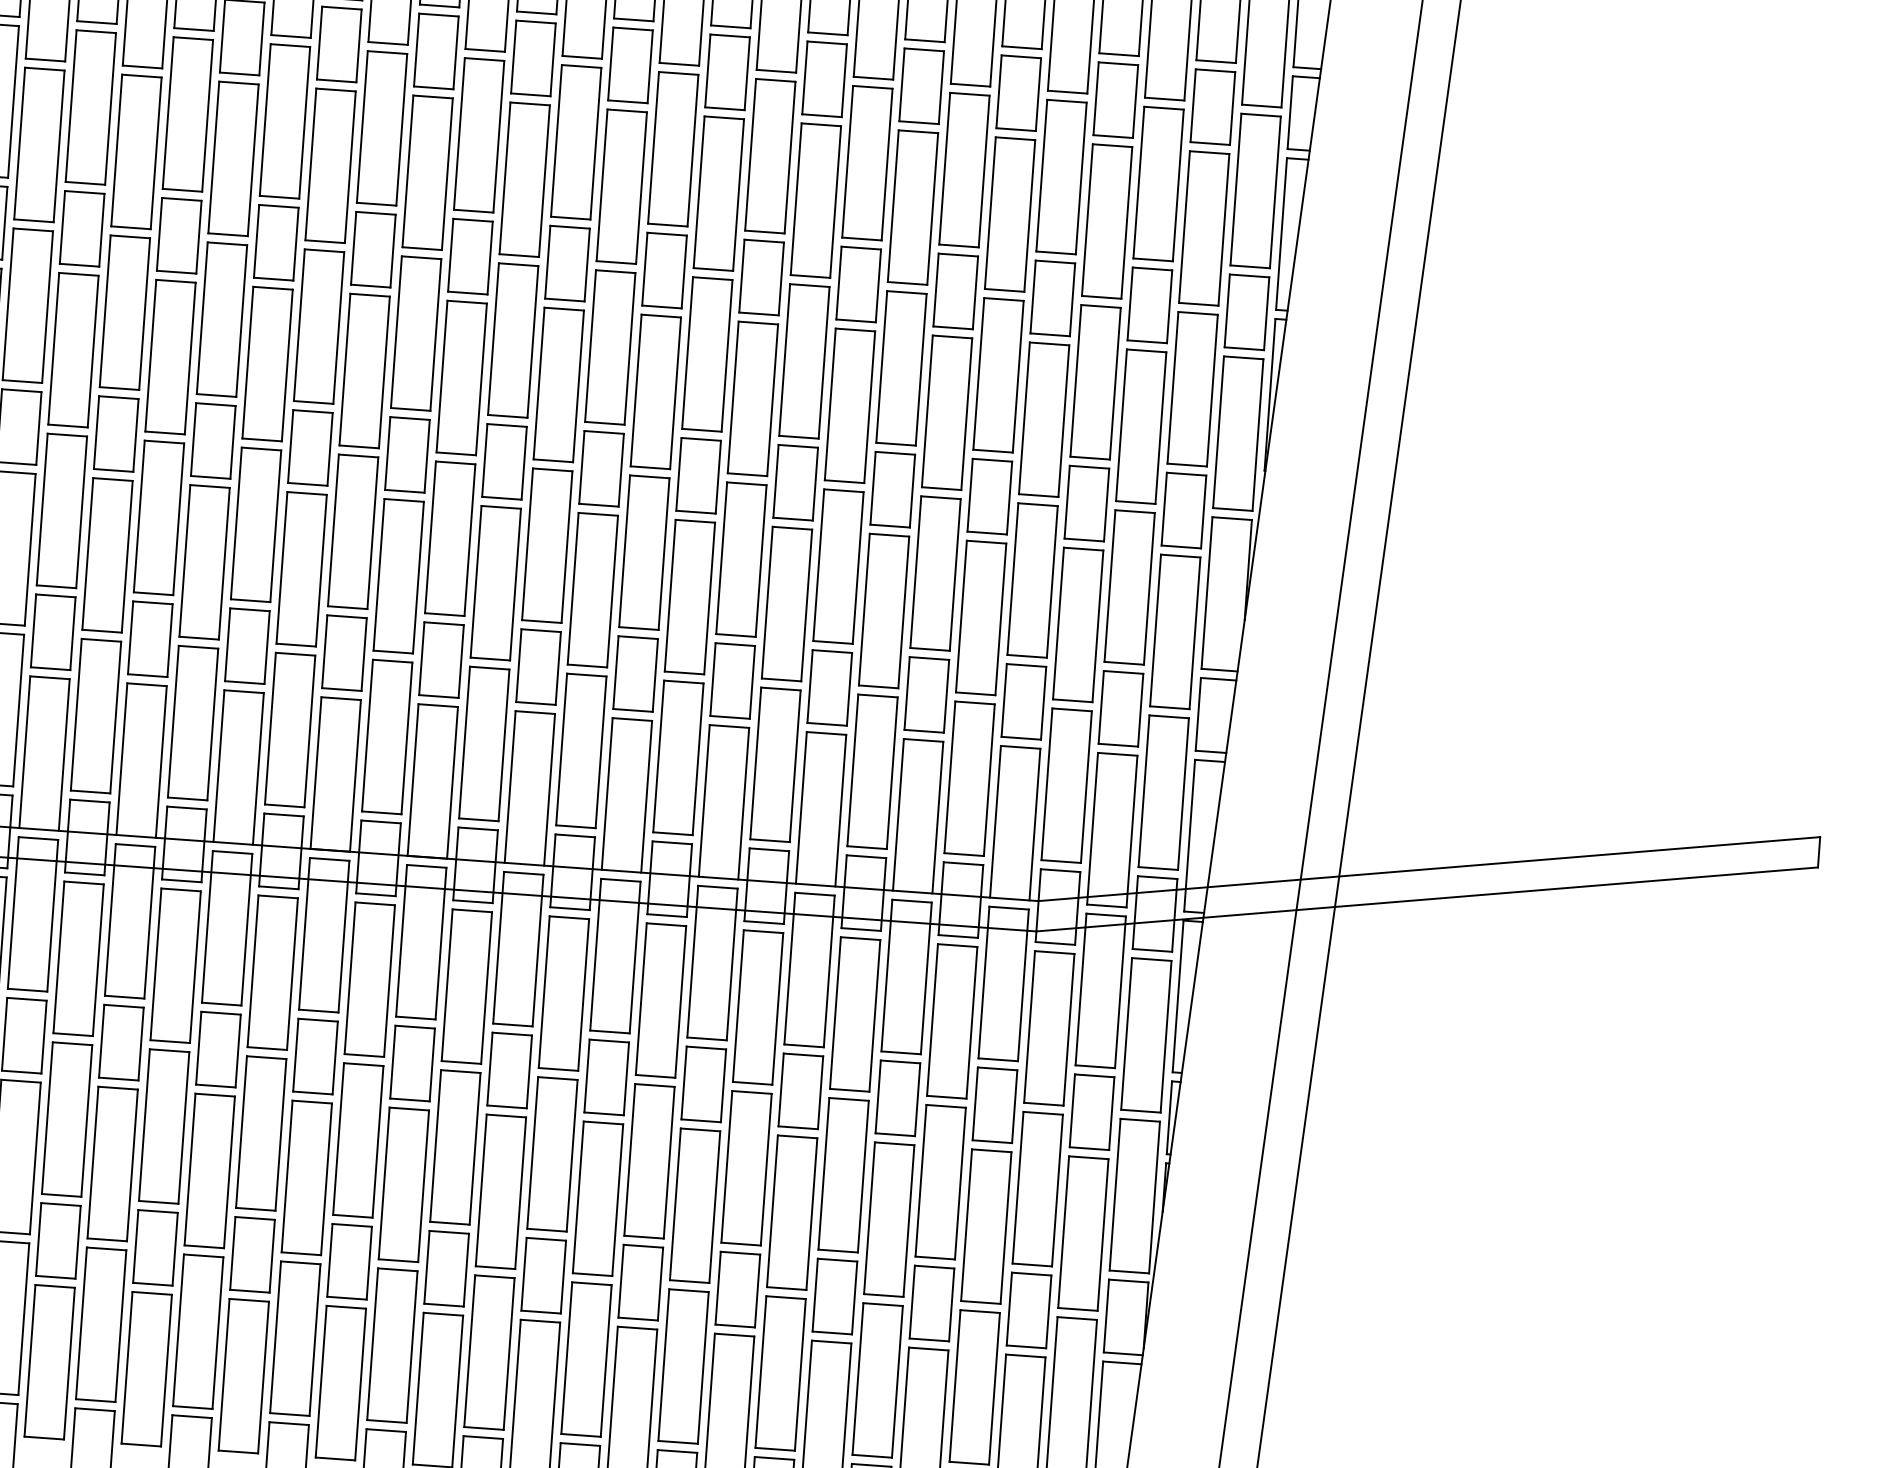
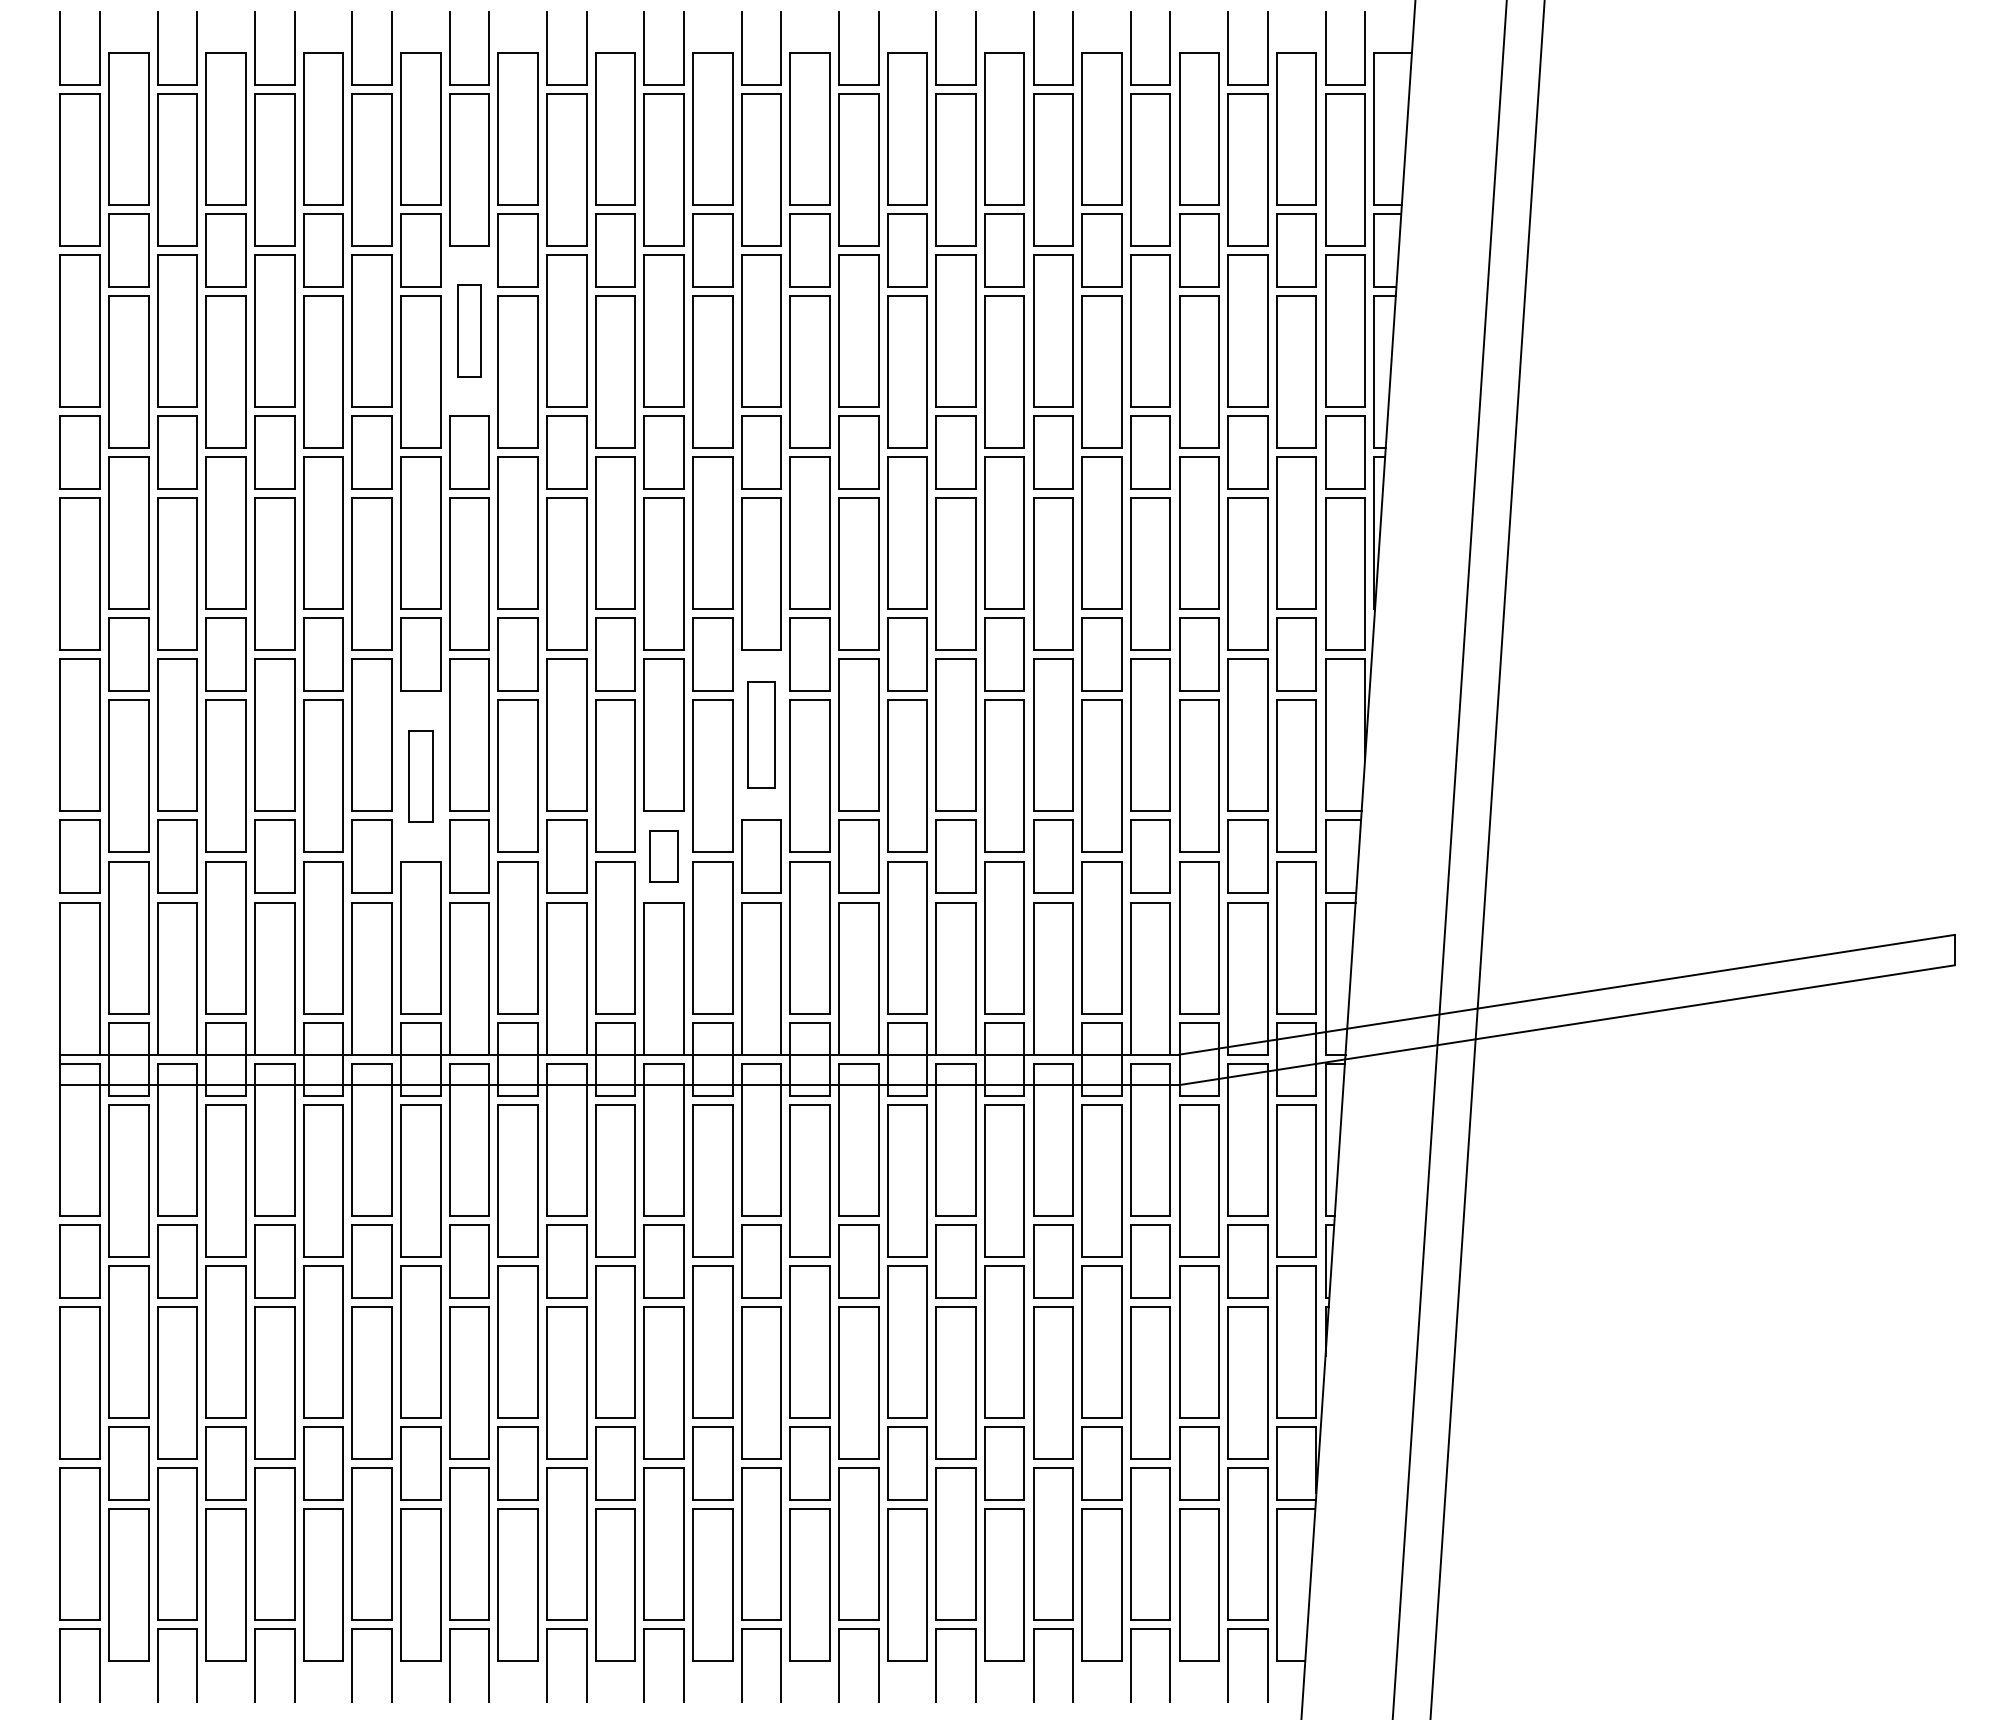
part: (382, 128) -> (469, 330), size x0.6
part: (644, 551) -> (761, 734), size x0.7
part: (301, 568) -> (420, 775), size x0.6
part: (538, 666) -> (663, 856), size x0.7

